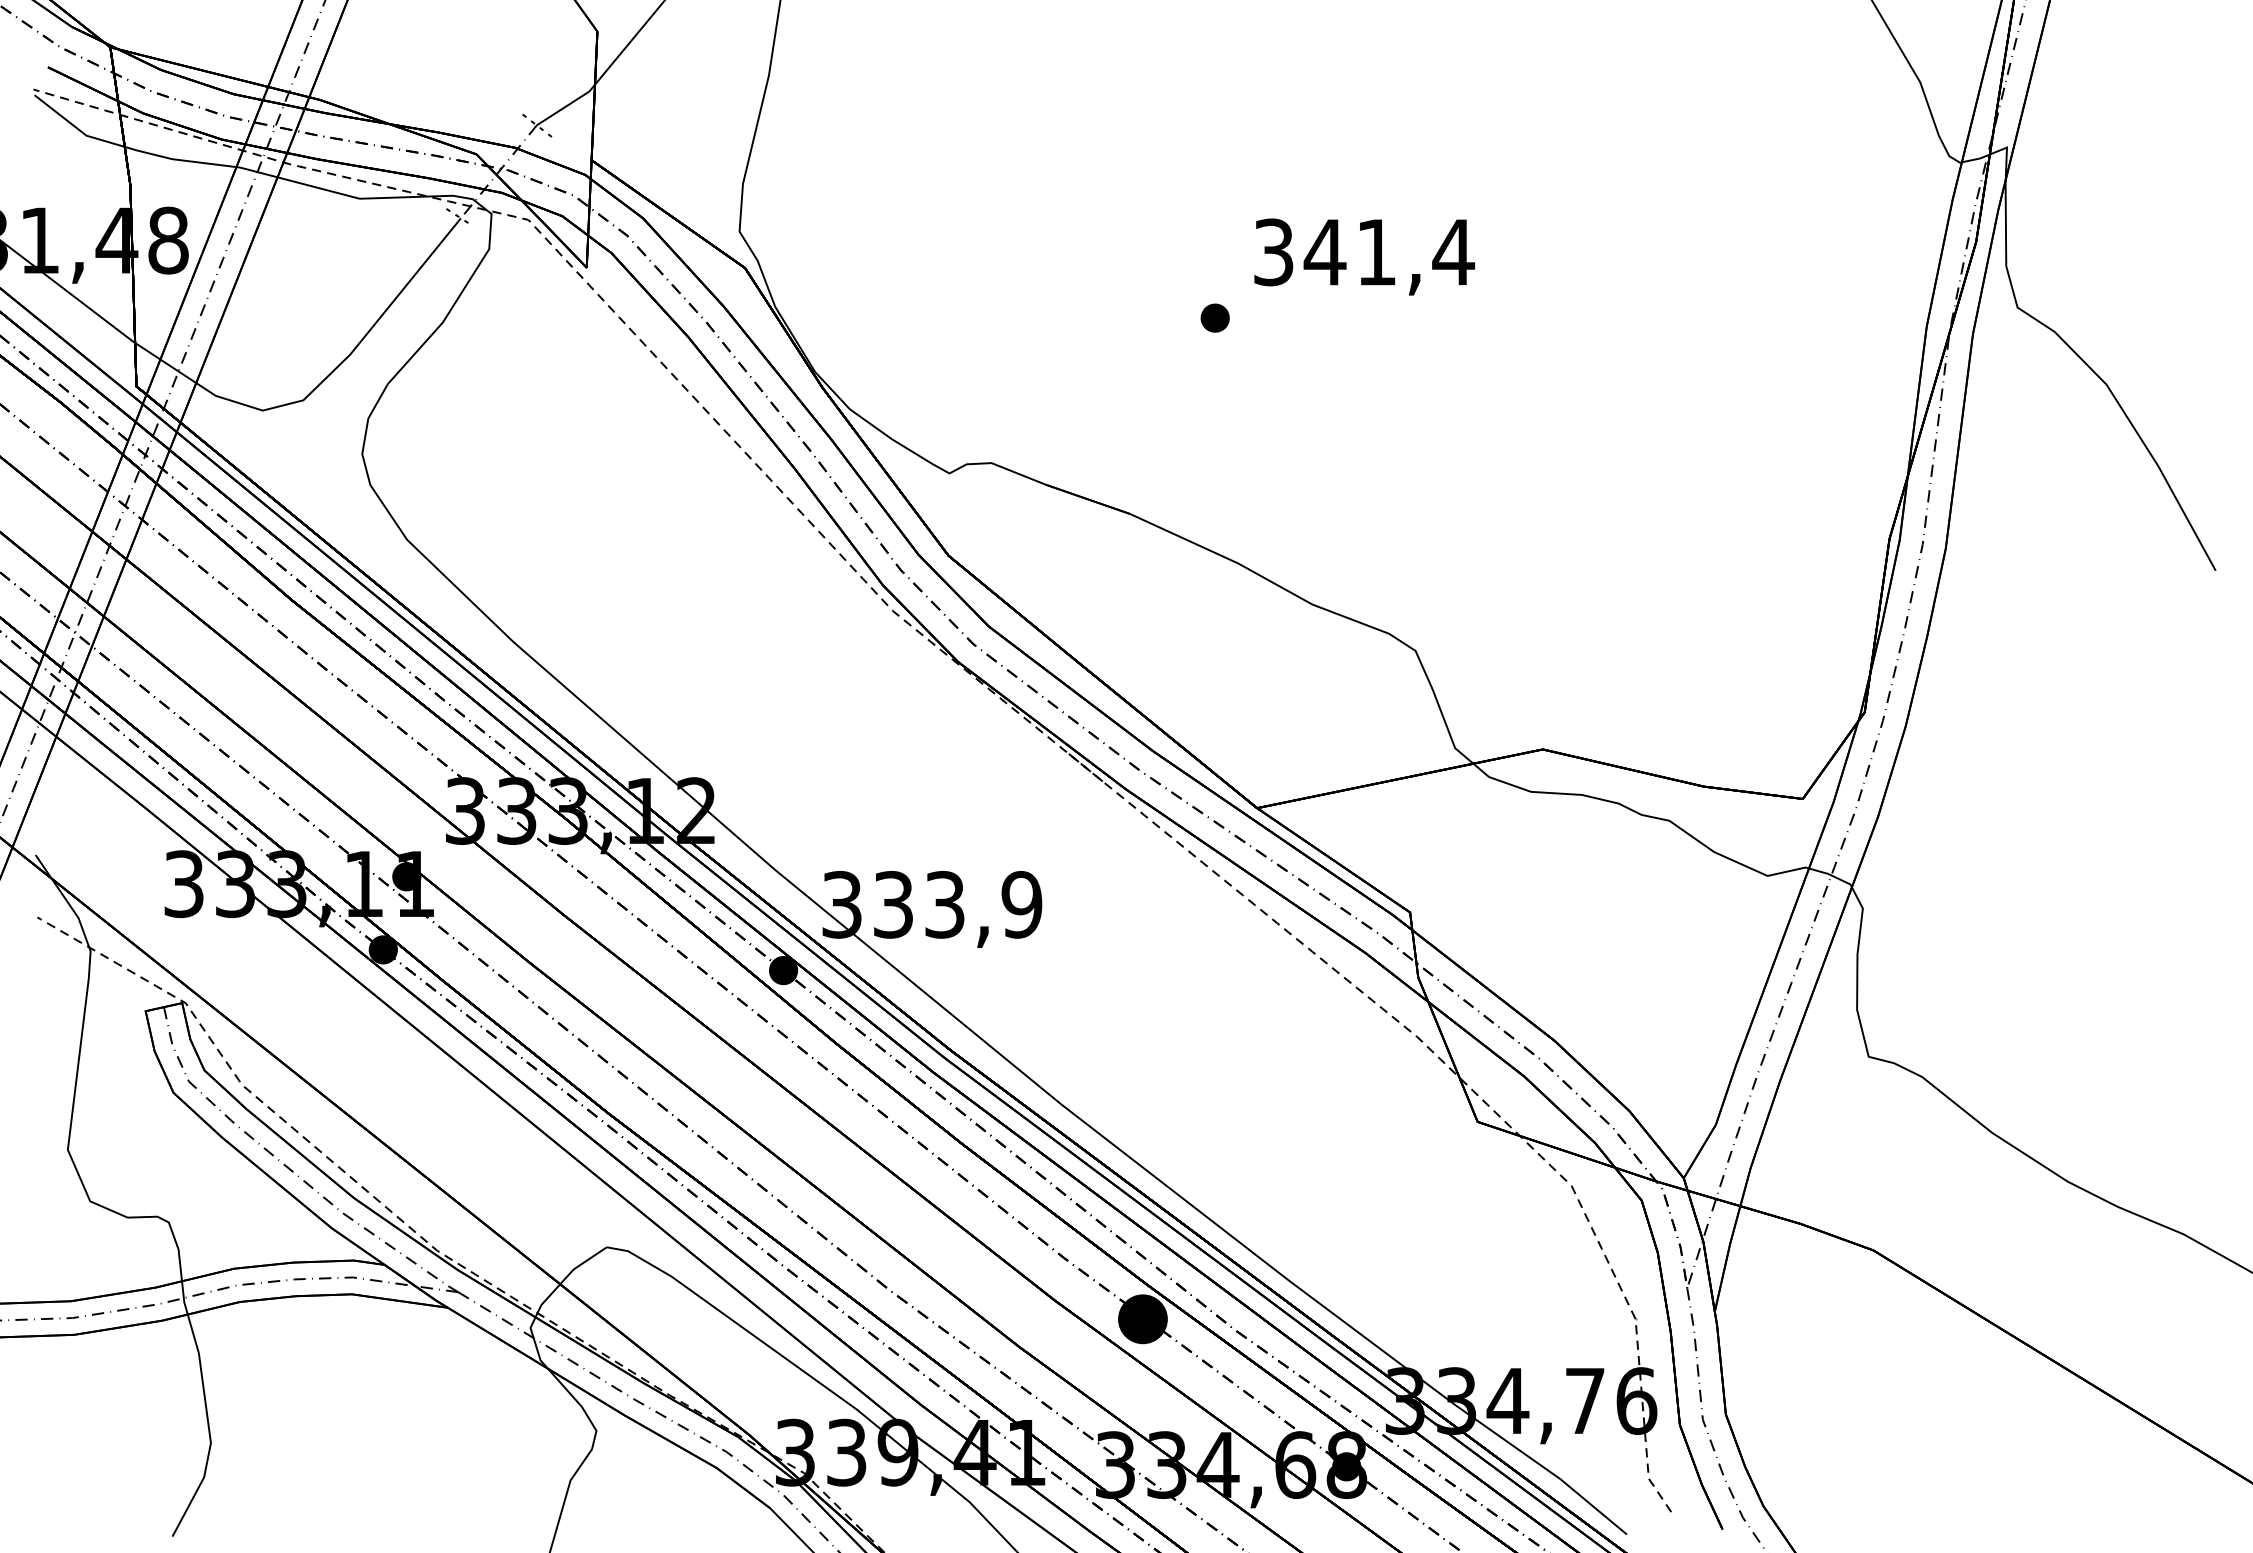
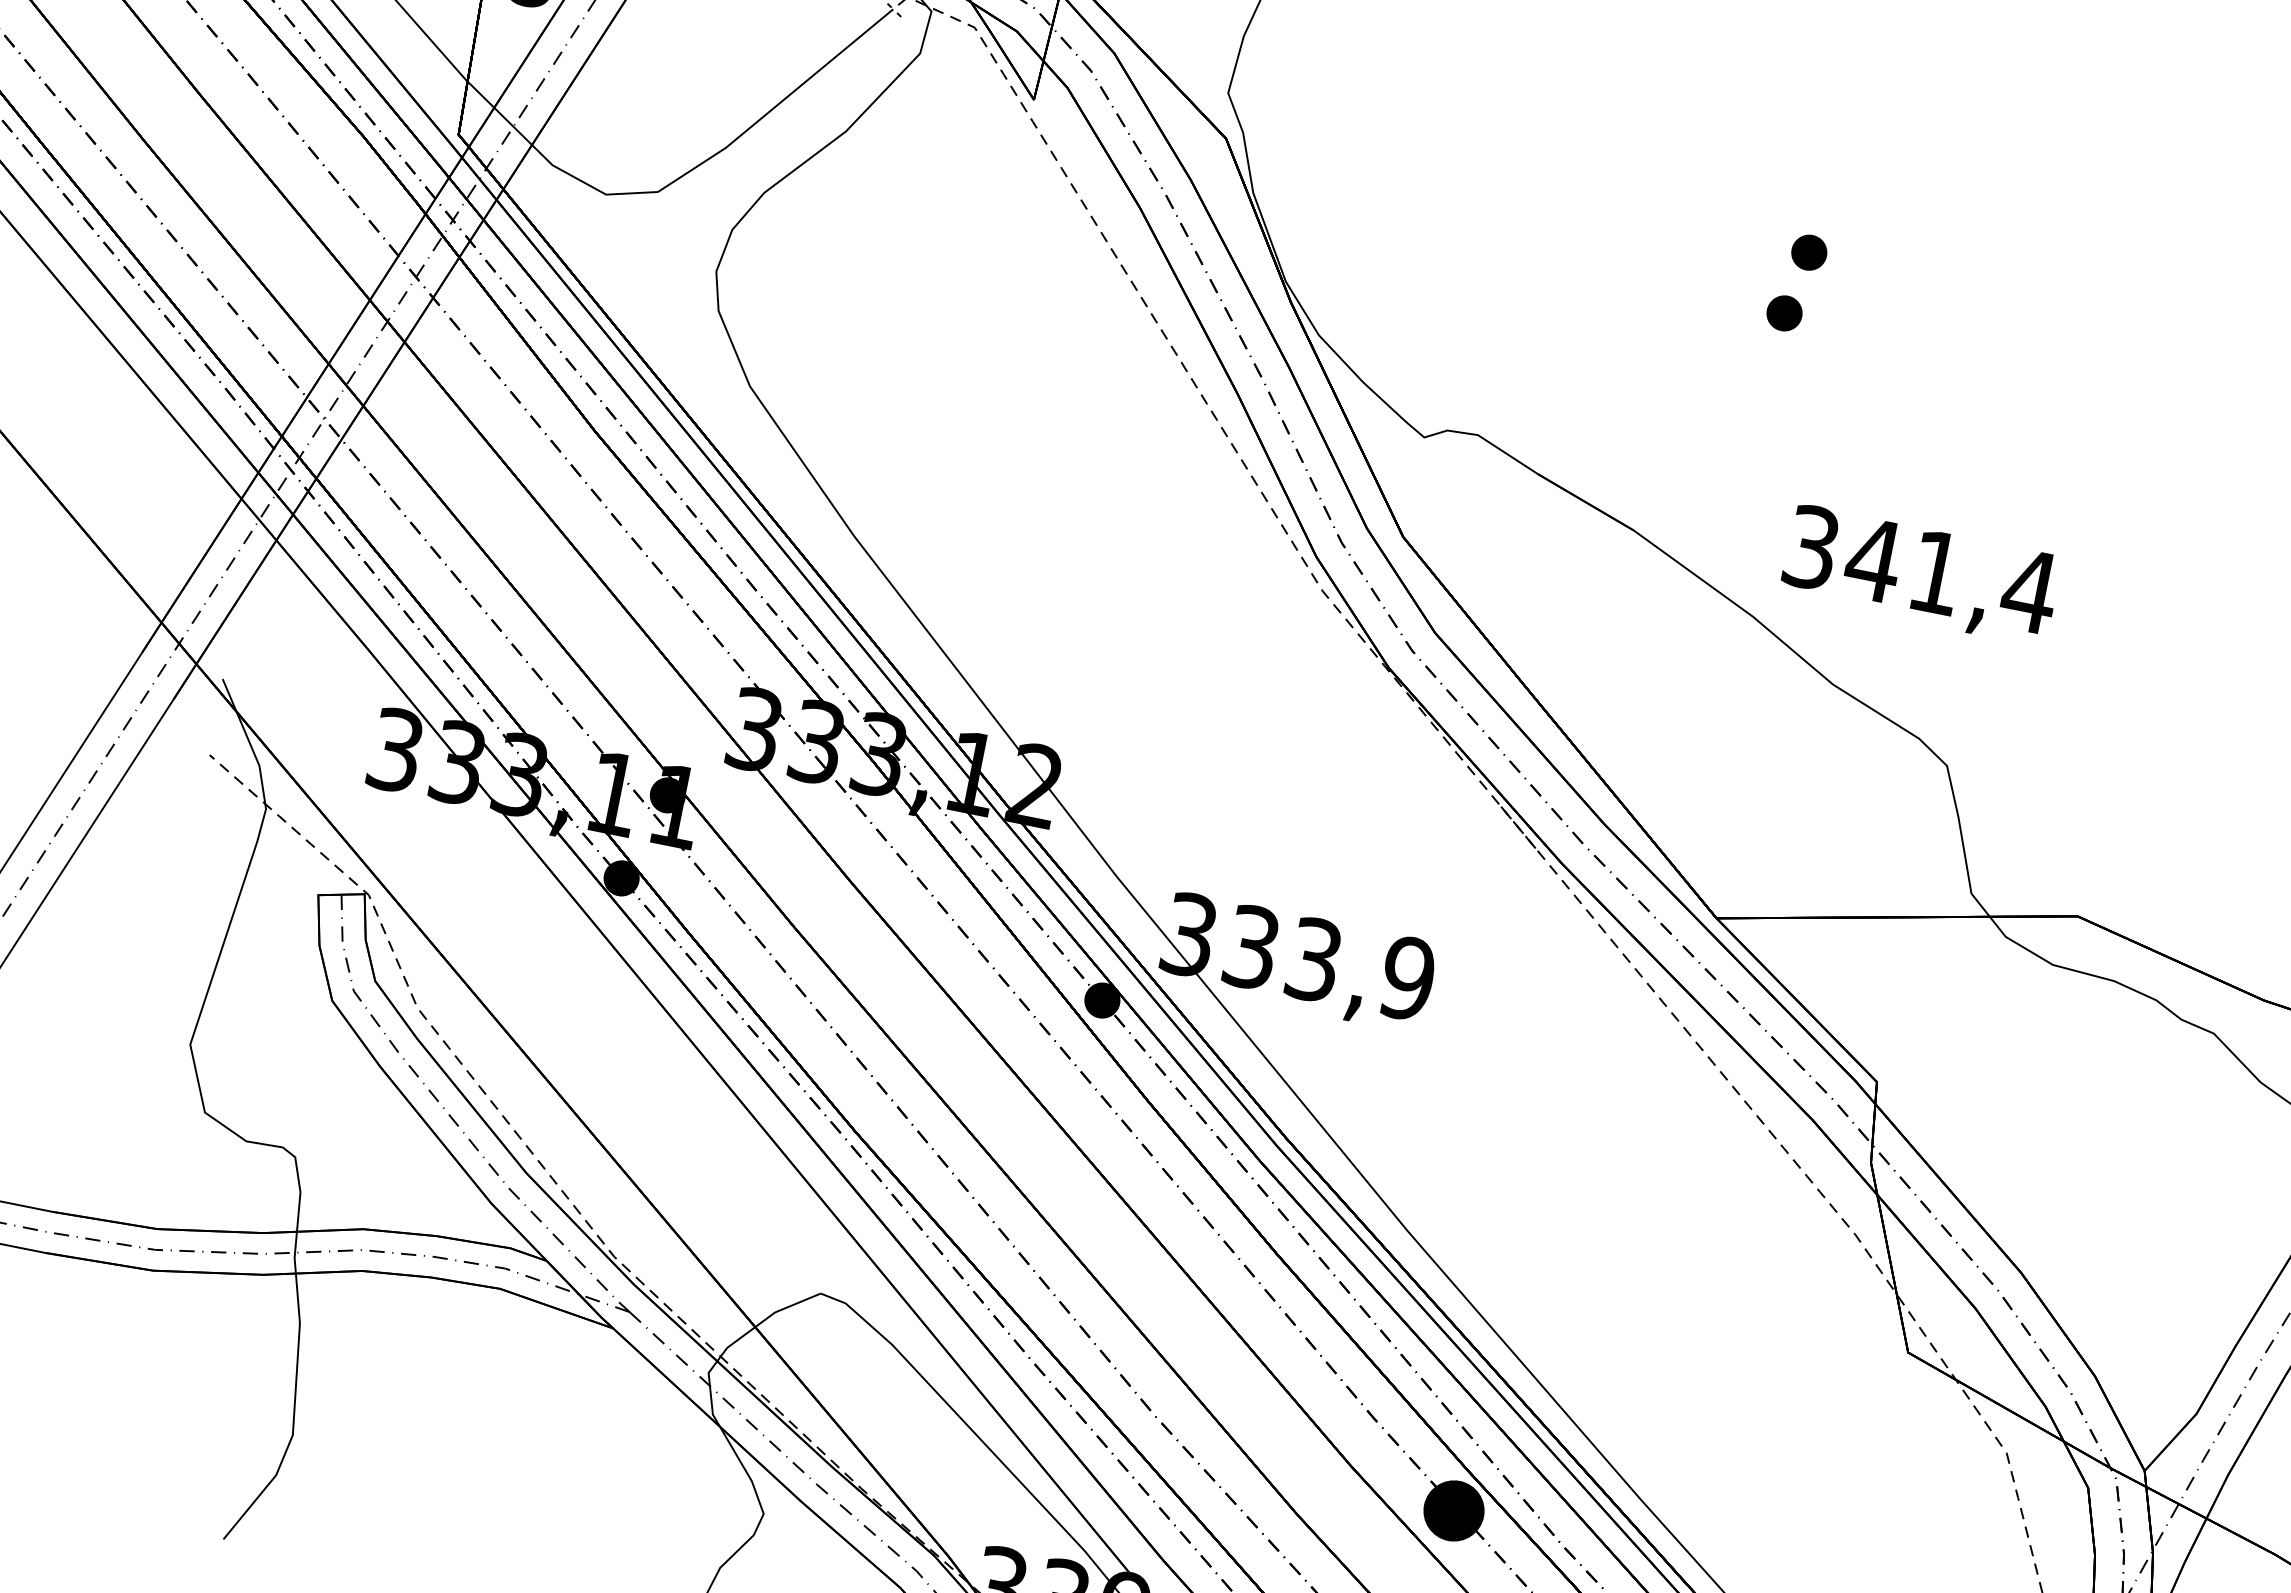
text: (1364, 256) -> (1920, 574), moved
part: (1224, 265) -> (1808, 251), added

